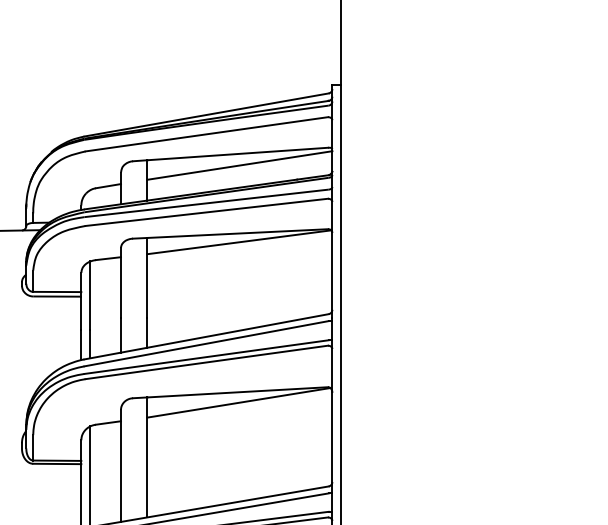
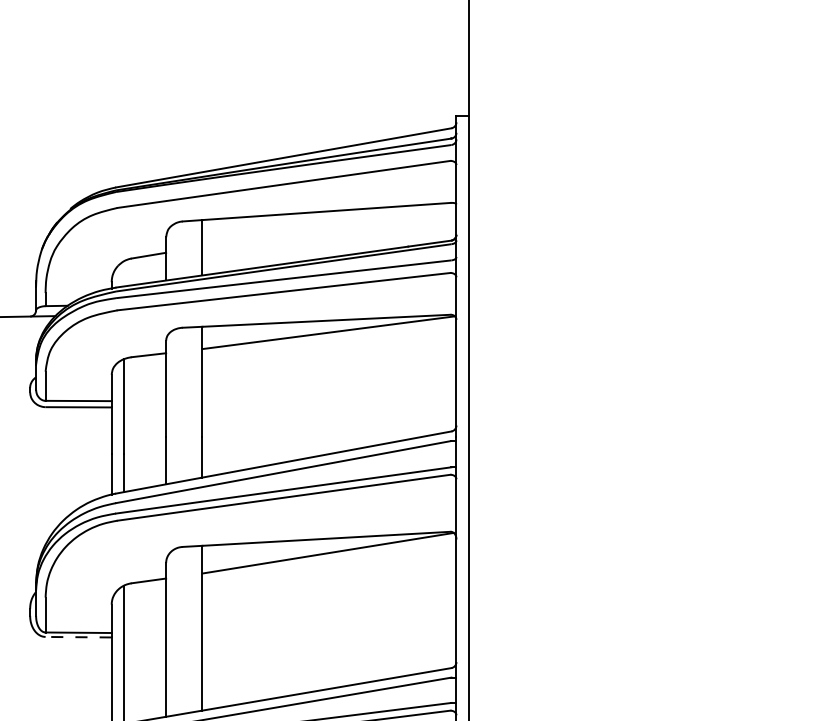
line: (239, 164) -> (329, 226), removed
line: (57, 464) -> (78, 637), solid -> dashed

